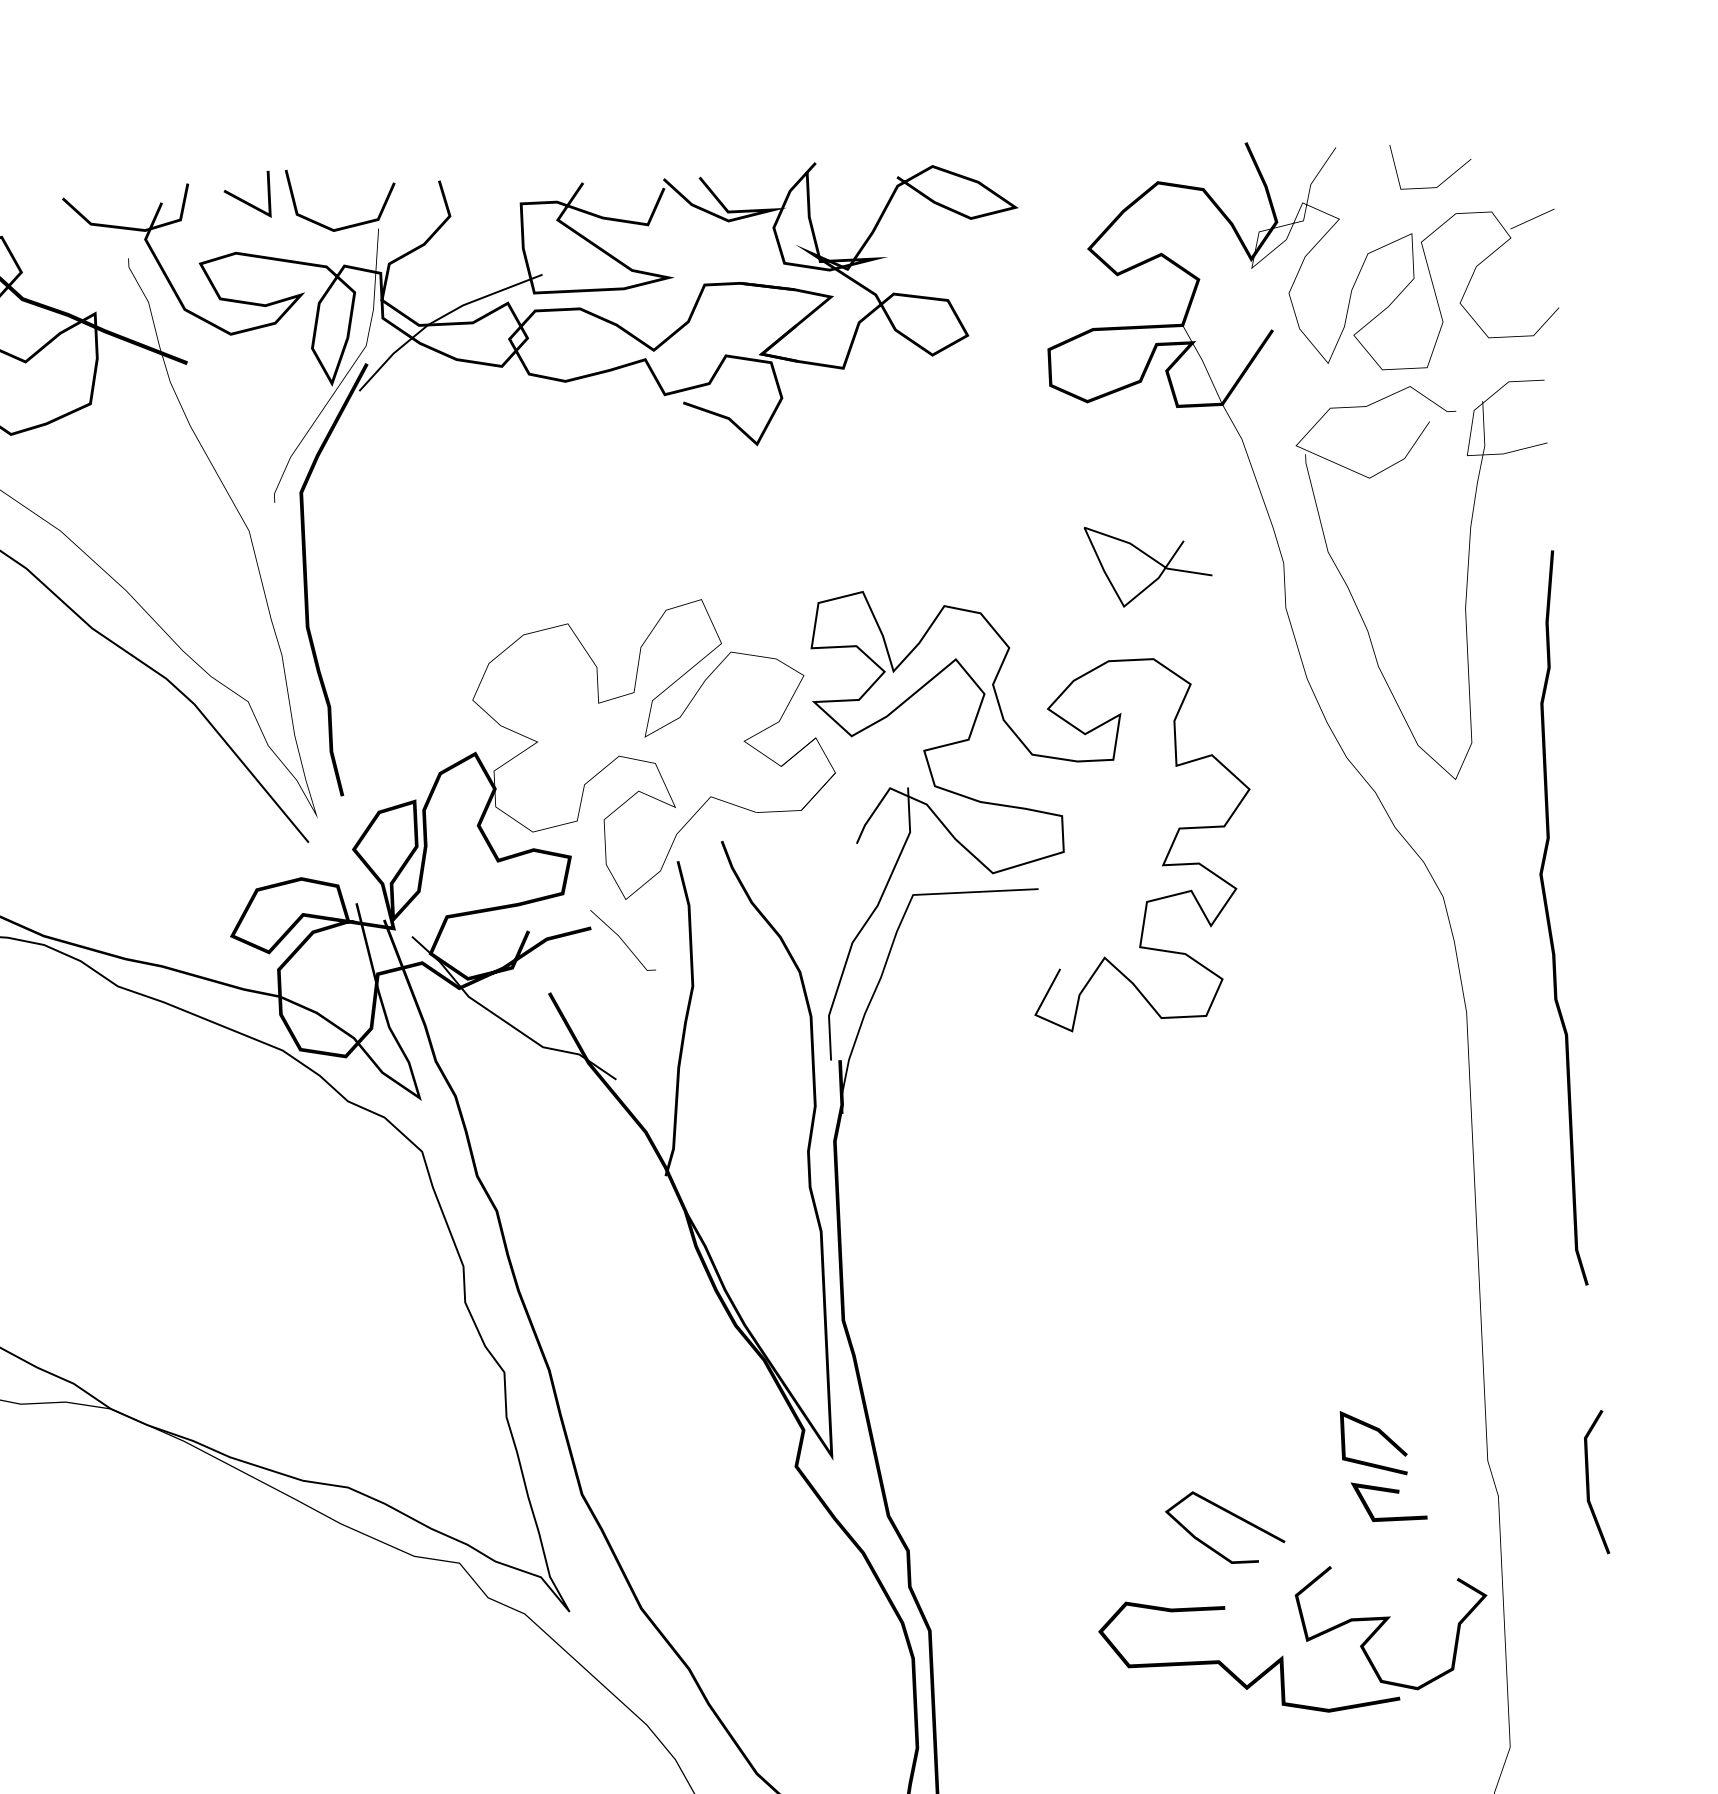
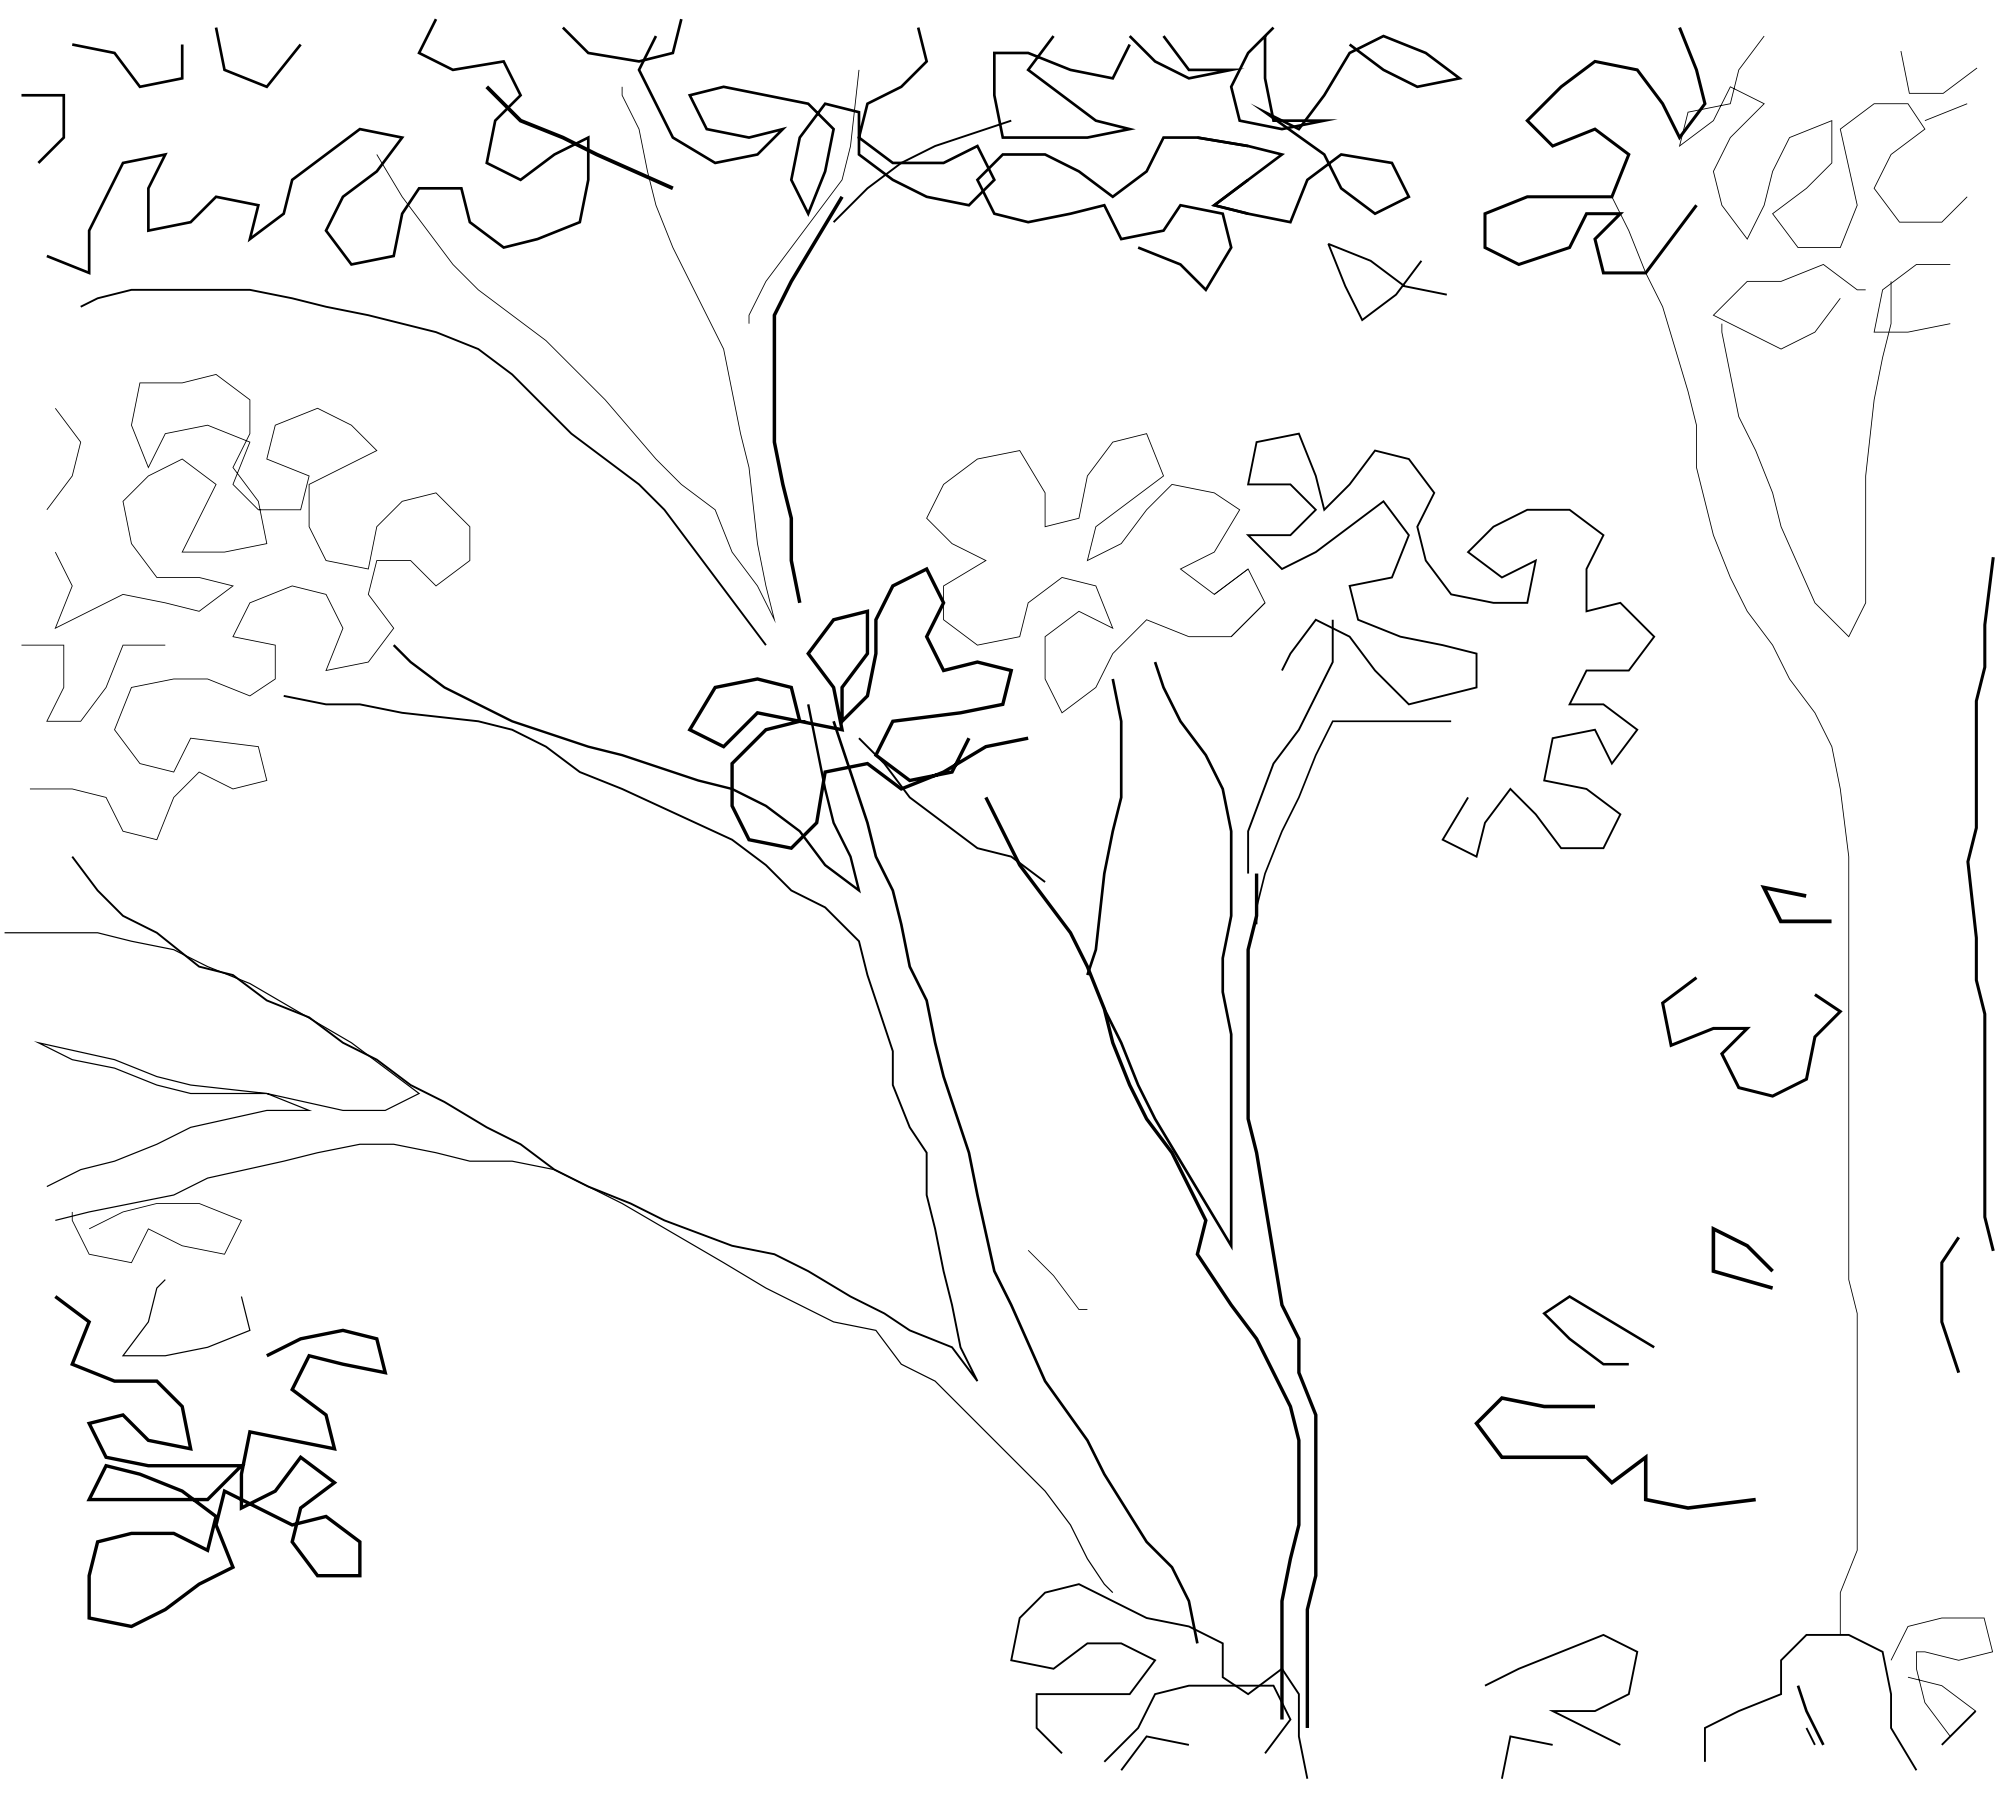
line: (1442, 182) -> (1948, 88), moved
line: (245, 200) -> (734, 37), removed
line: (348, 225) -> (830, 65), removed
curve: (1150, 559) -> (1389, 276), moved
curve: (1550, 919) -> (1974, 904), moved
line: (621, 939) -> (1056, 1279), moved
line: (1390, 1492) -> (1797, 896), moved
curve: (1386, 1621) -> (1746, 1031), moved

